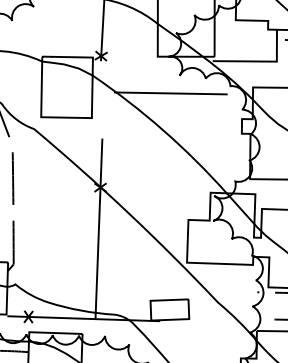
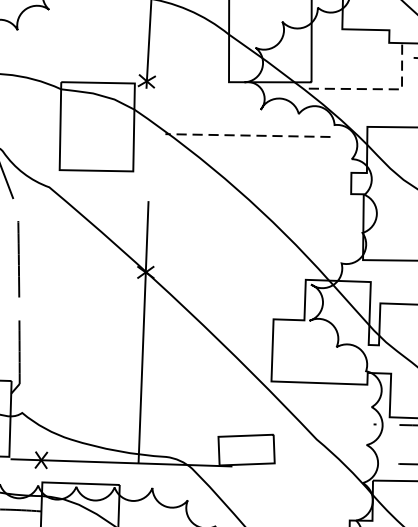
line: (261, 61) -> (379, 89), solid -> dashed
line: (170, 93) -> (247, 135), solid -> dashed

